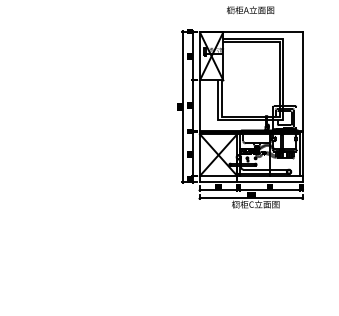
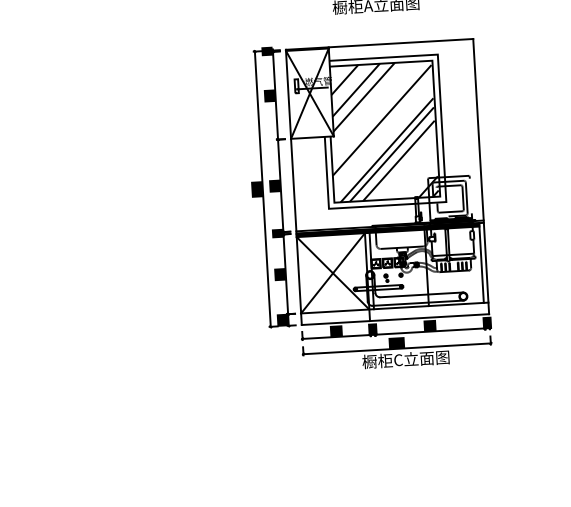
hatch: (249, 79) -> (381, 131), added

